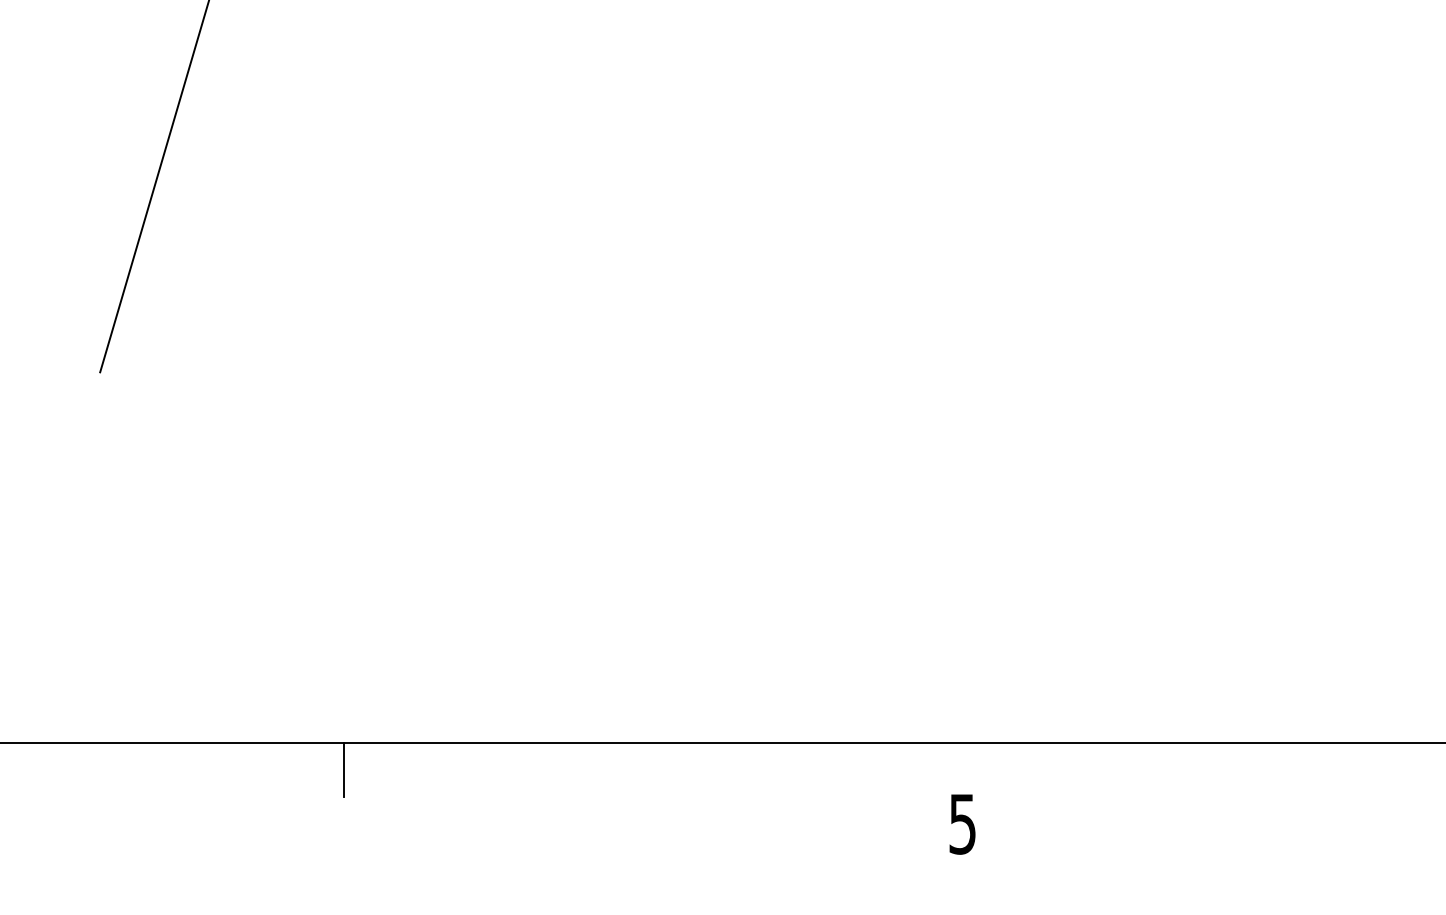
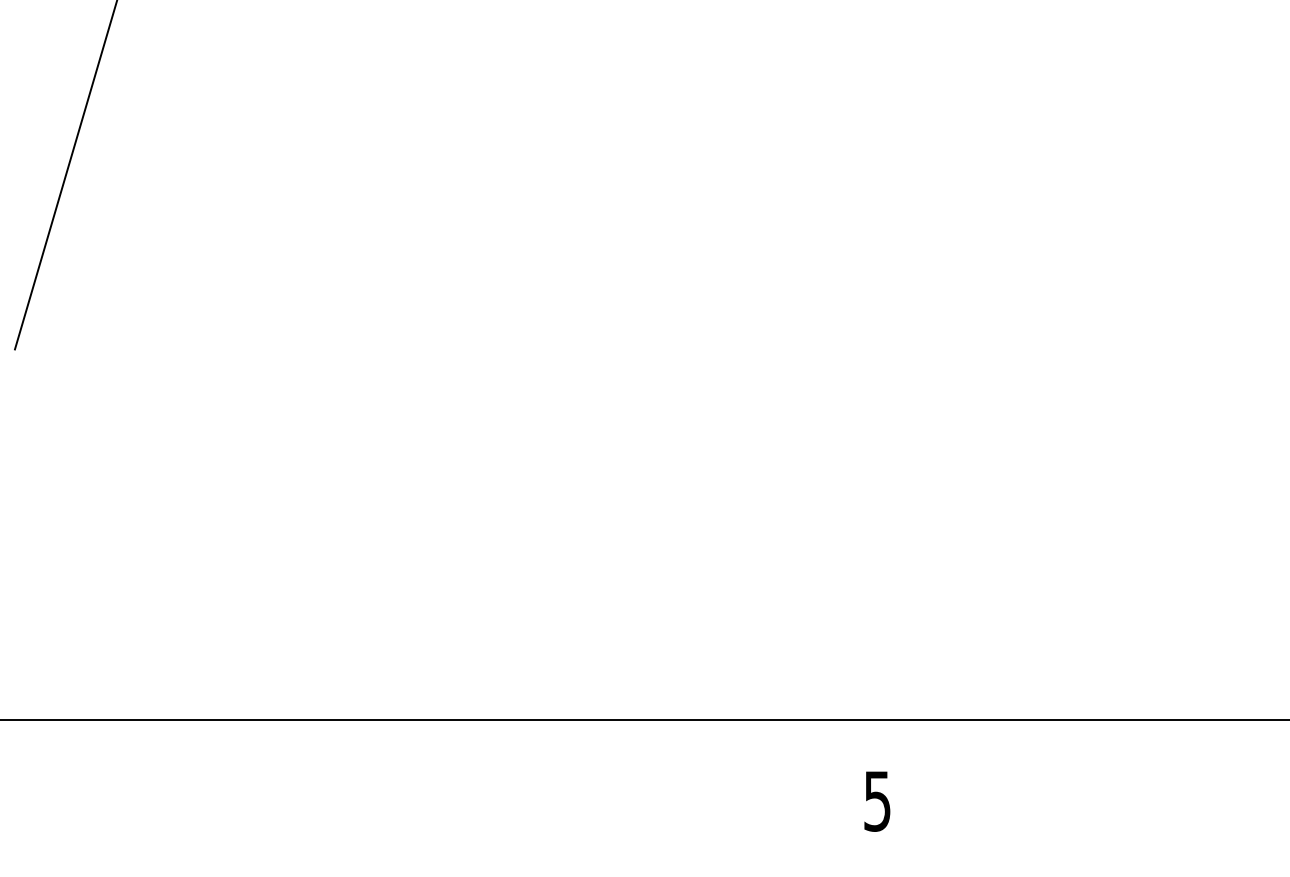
line: (343, 769) -> (258, 746), removed

